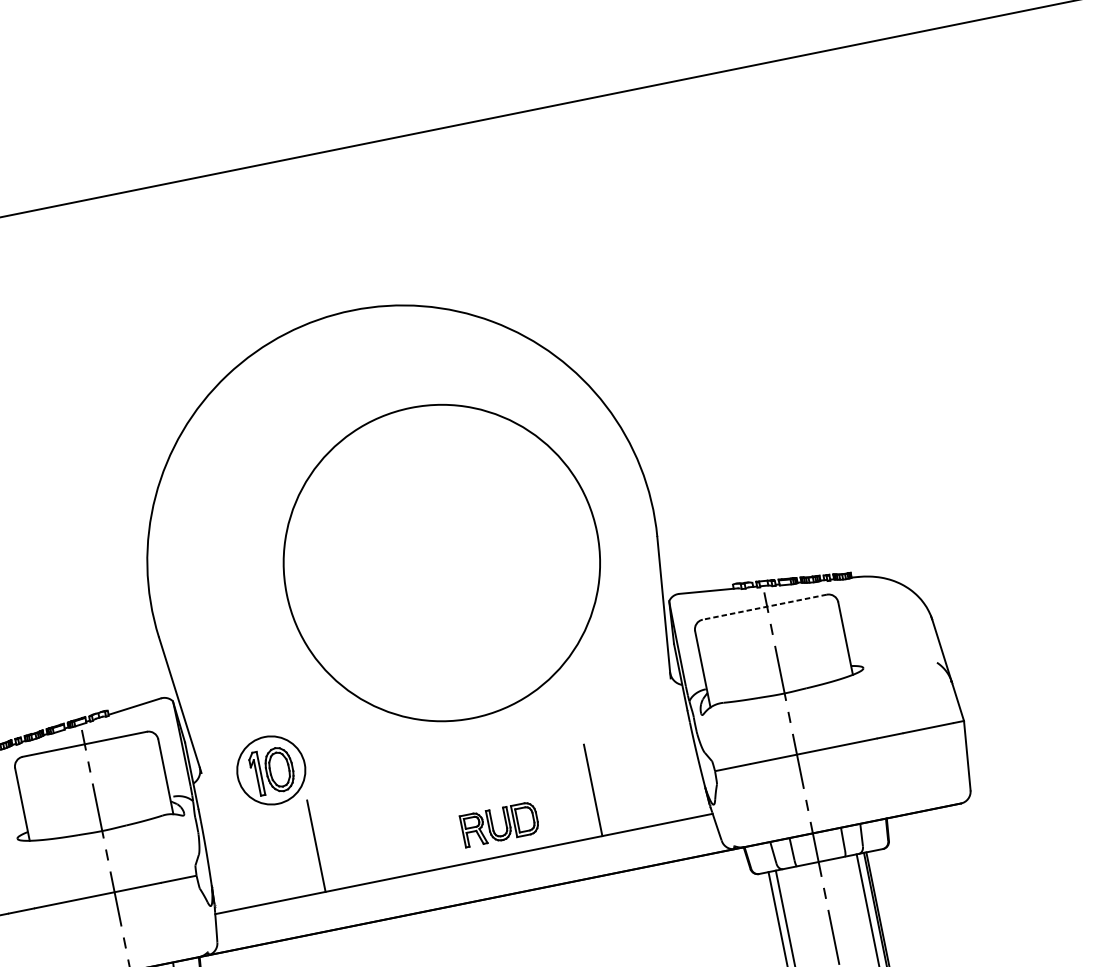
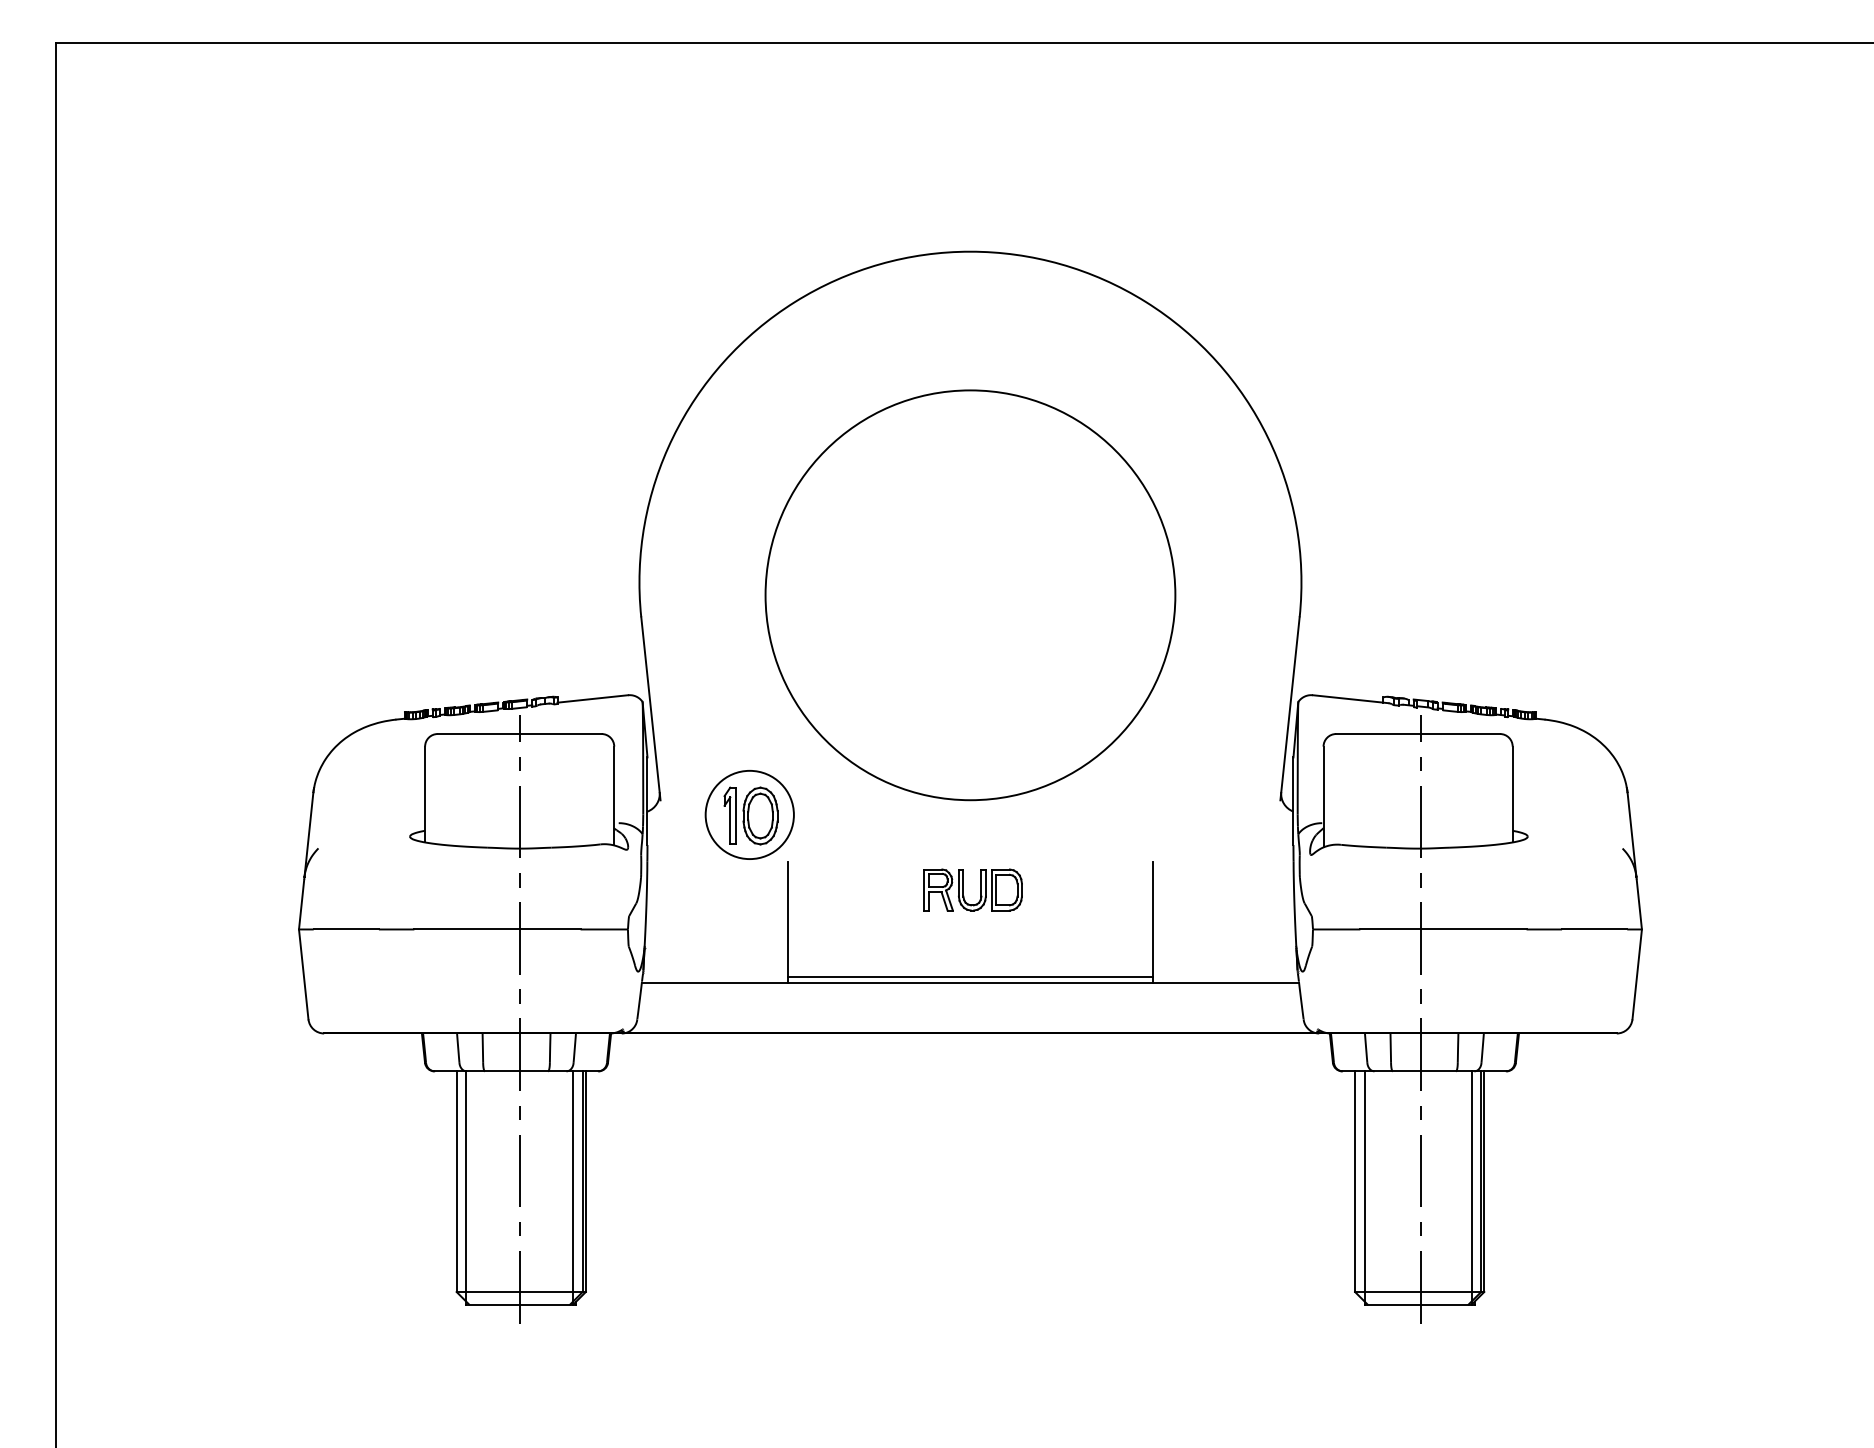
circle: (441, 563) -> (970, 595), moved
line: (765, 607) -> (1418, 734), dashed -> solid
part: (505, 822) -> (980, 889), moved
line: (463, 859) -> (970, 976), added

